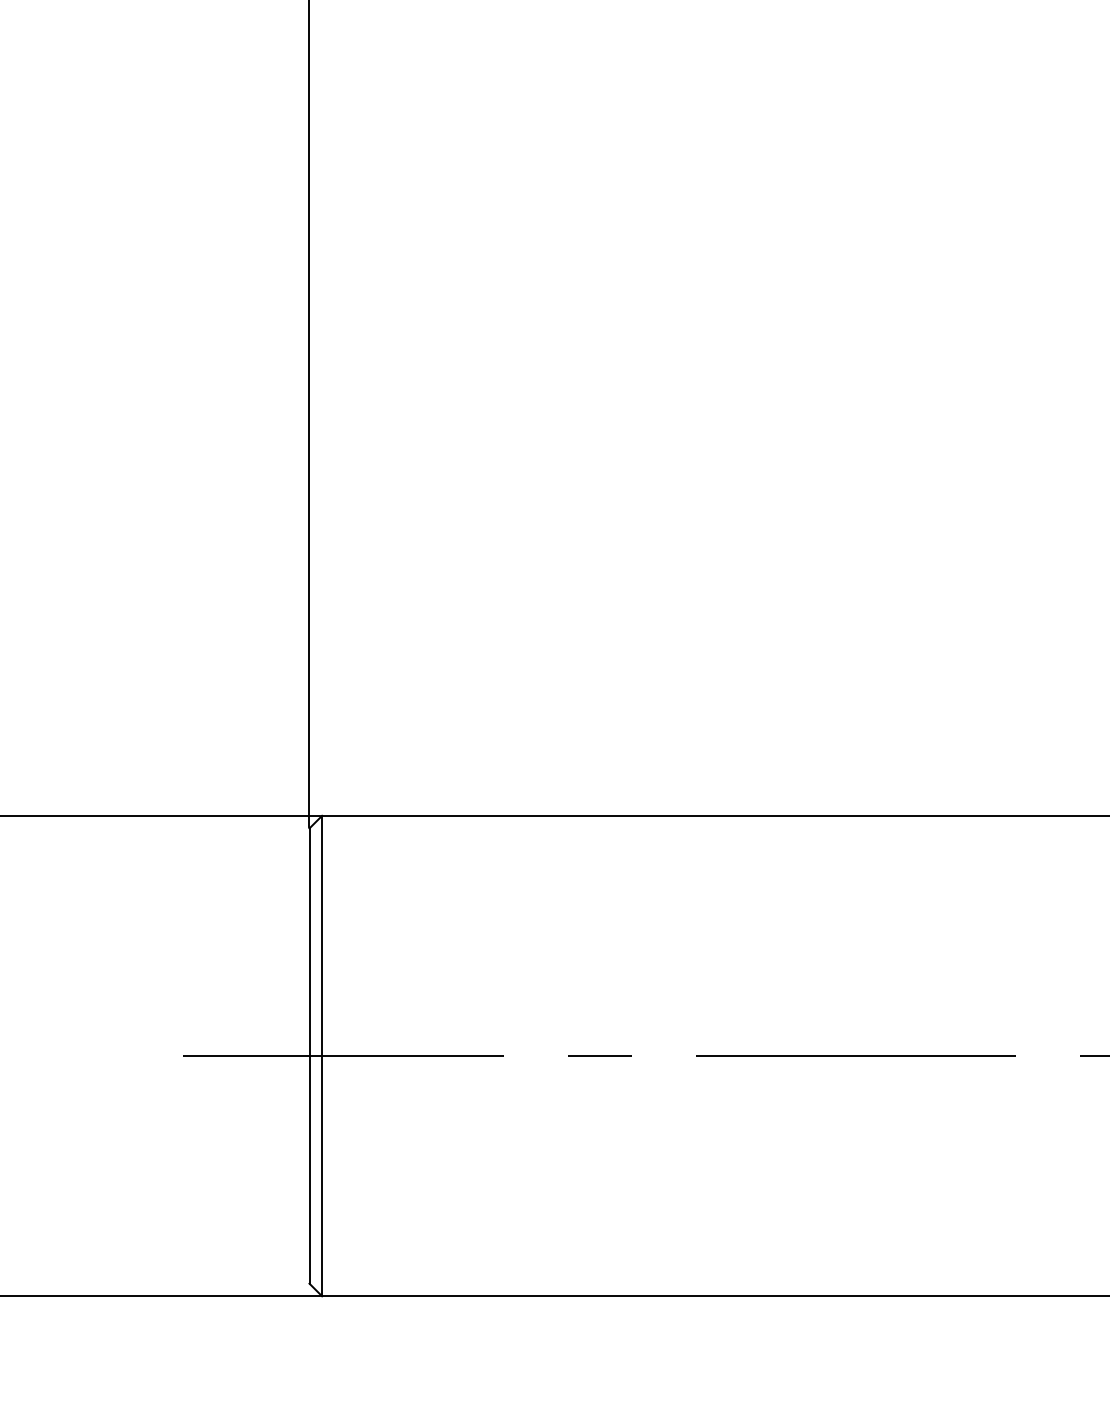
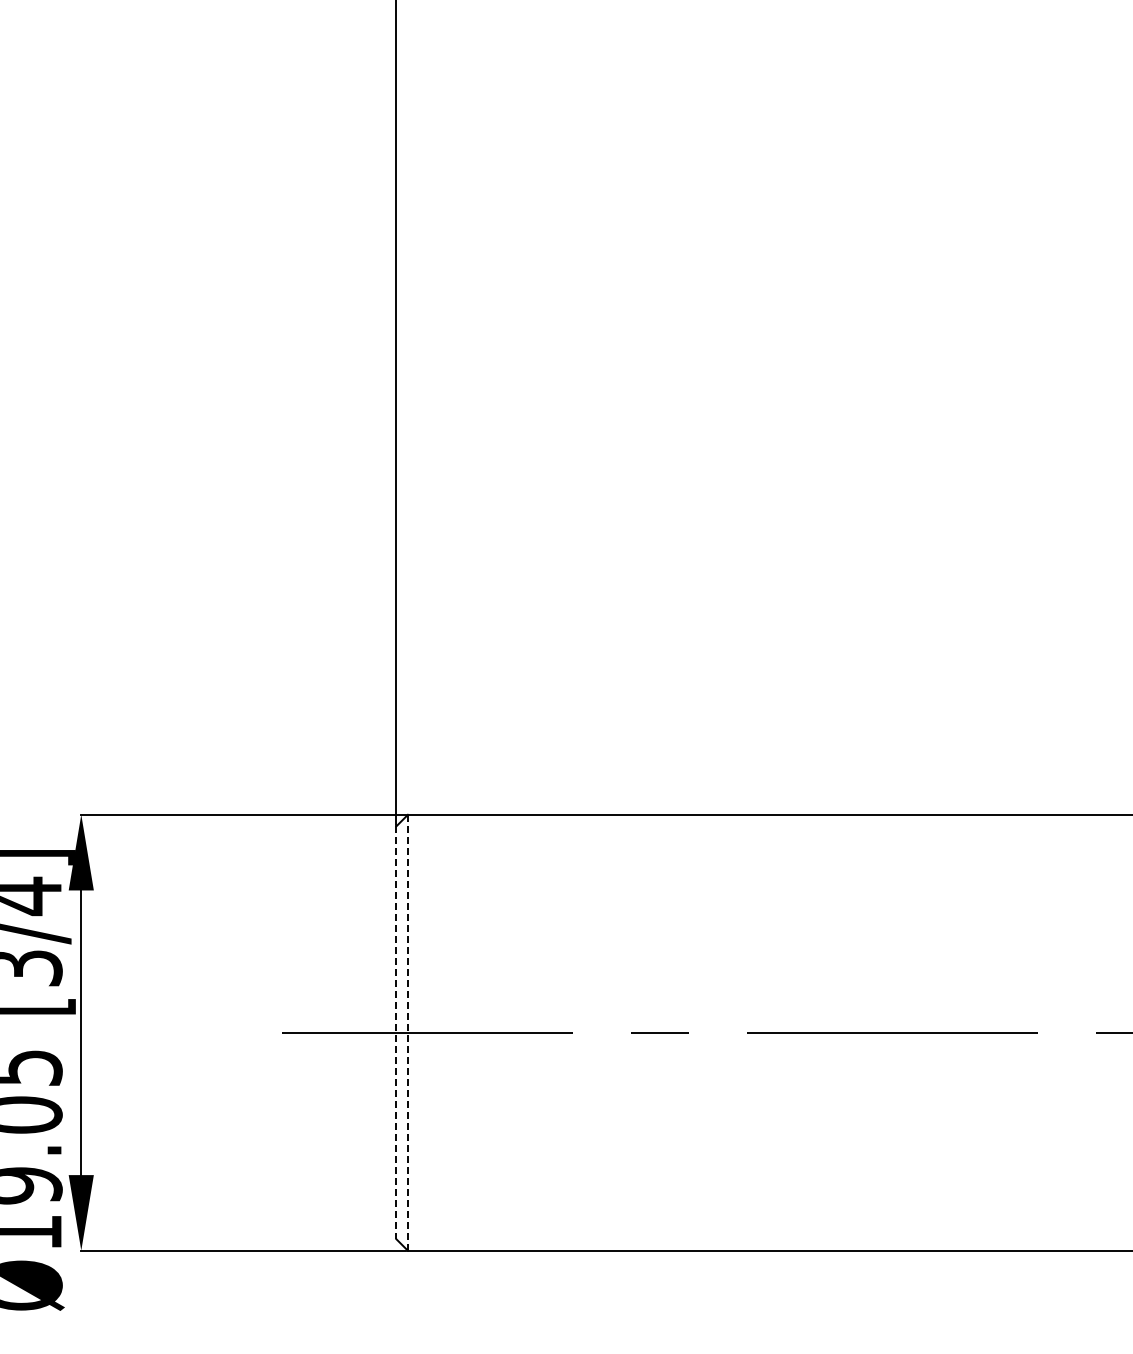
line: (309, 1055) -> (396, 1032), solid -> dashed
line: (321, 1055) -> (407, 1032), solid -> dashed

